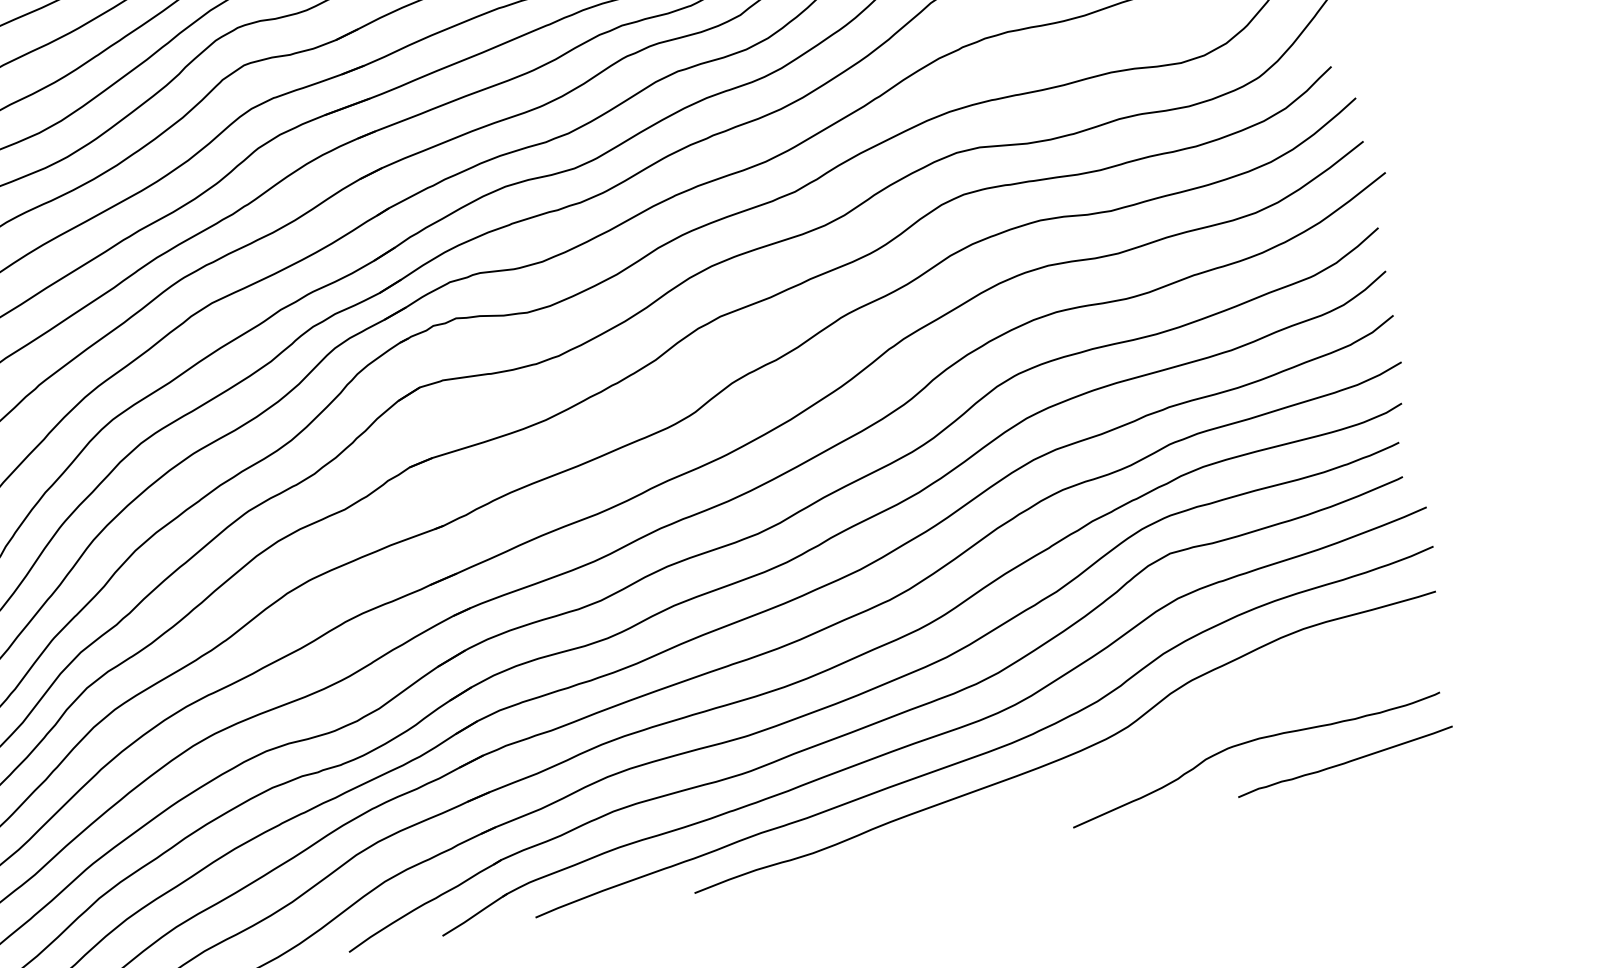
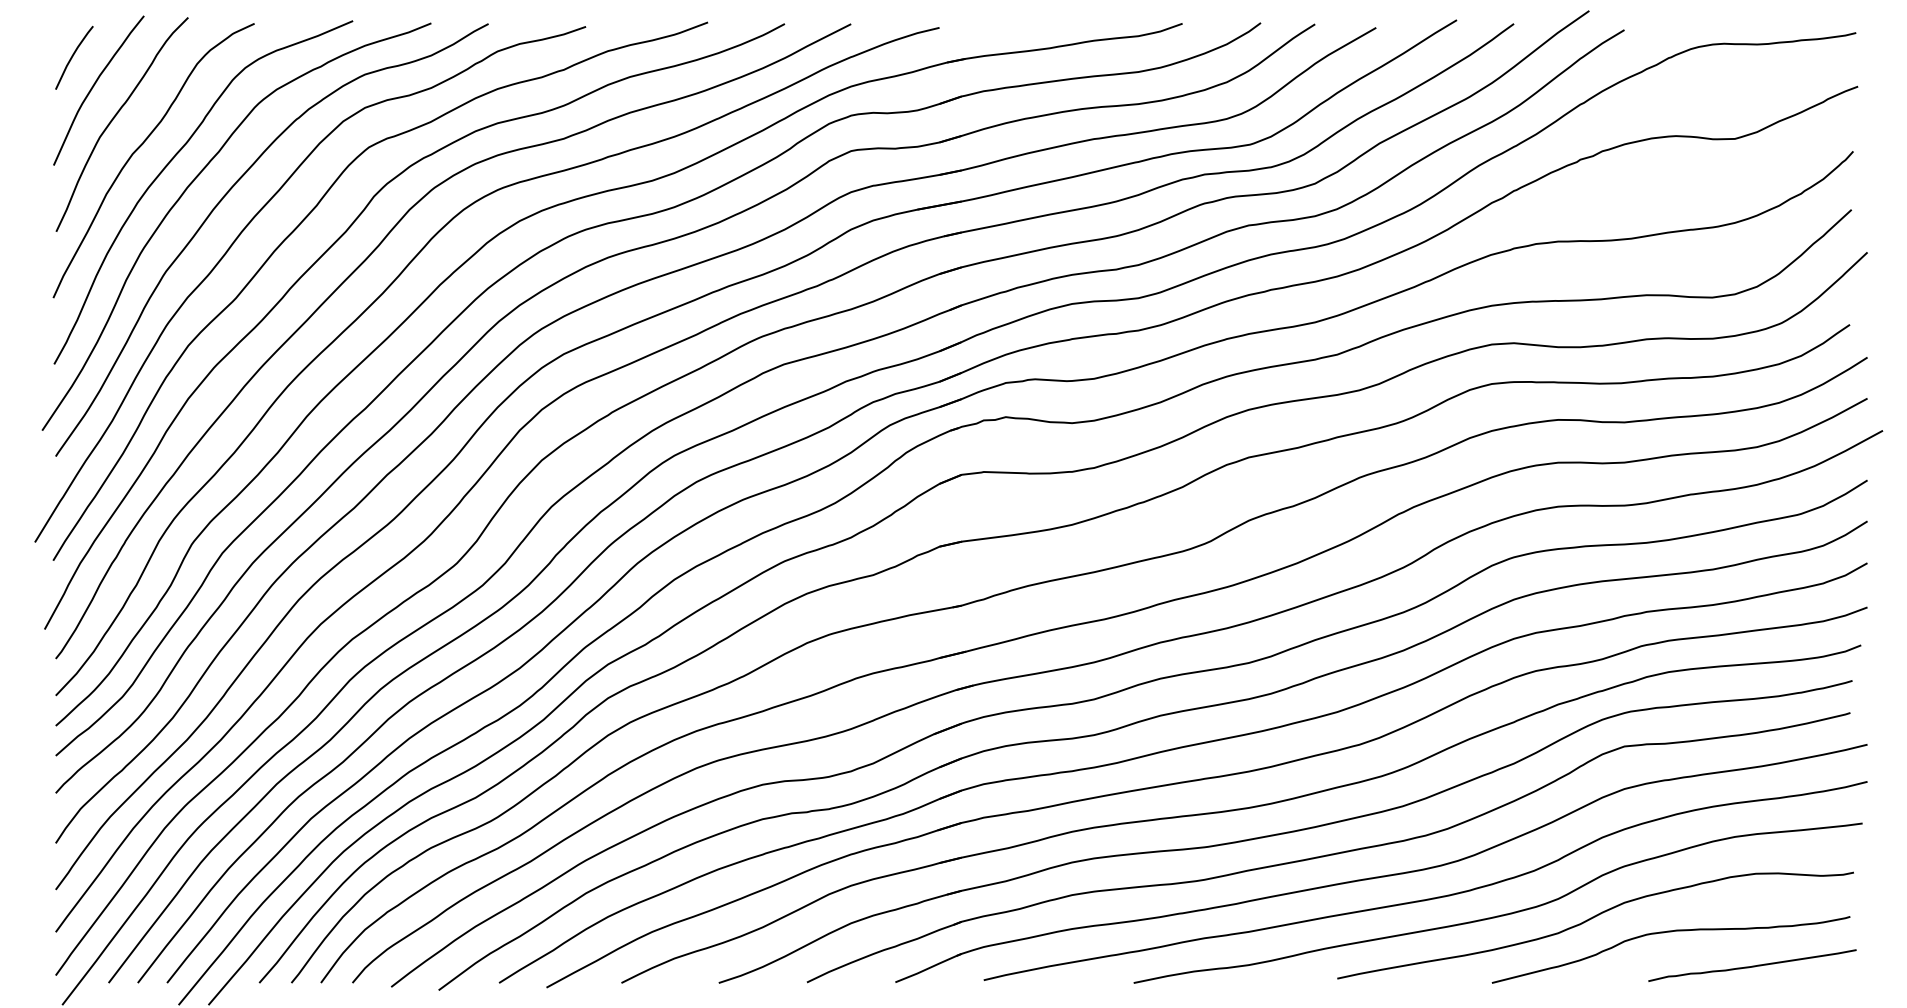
curve: (1166, 742) -> (1591, 919), added

